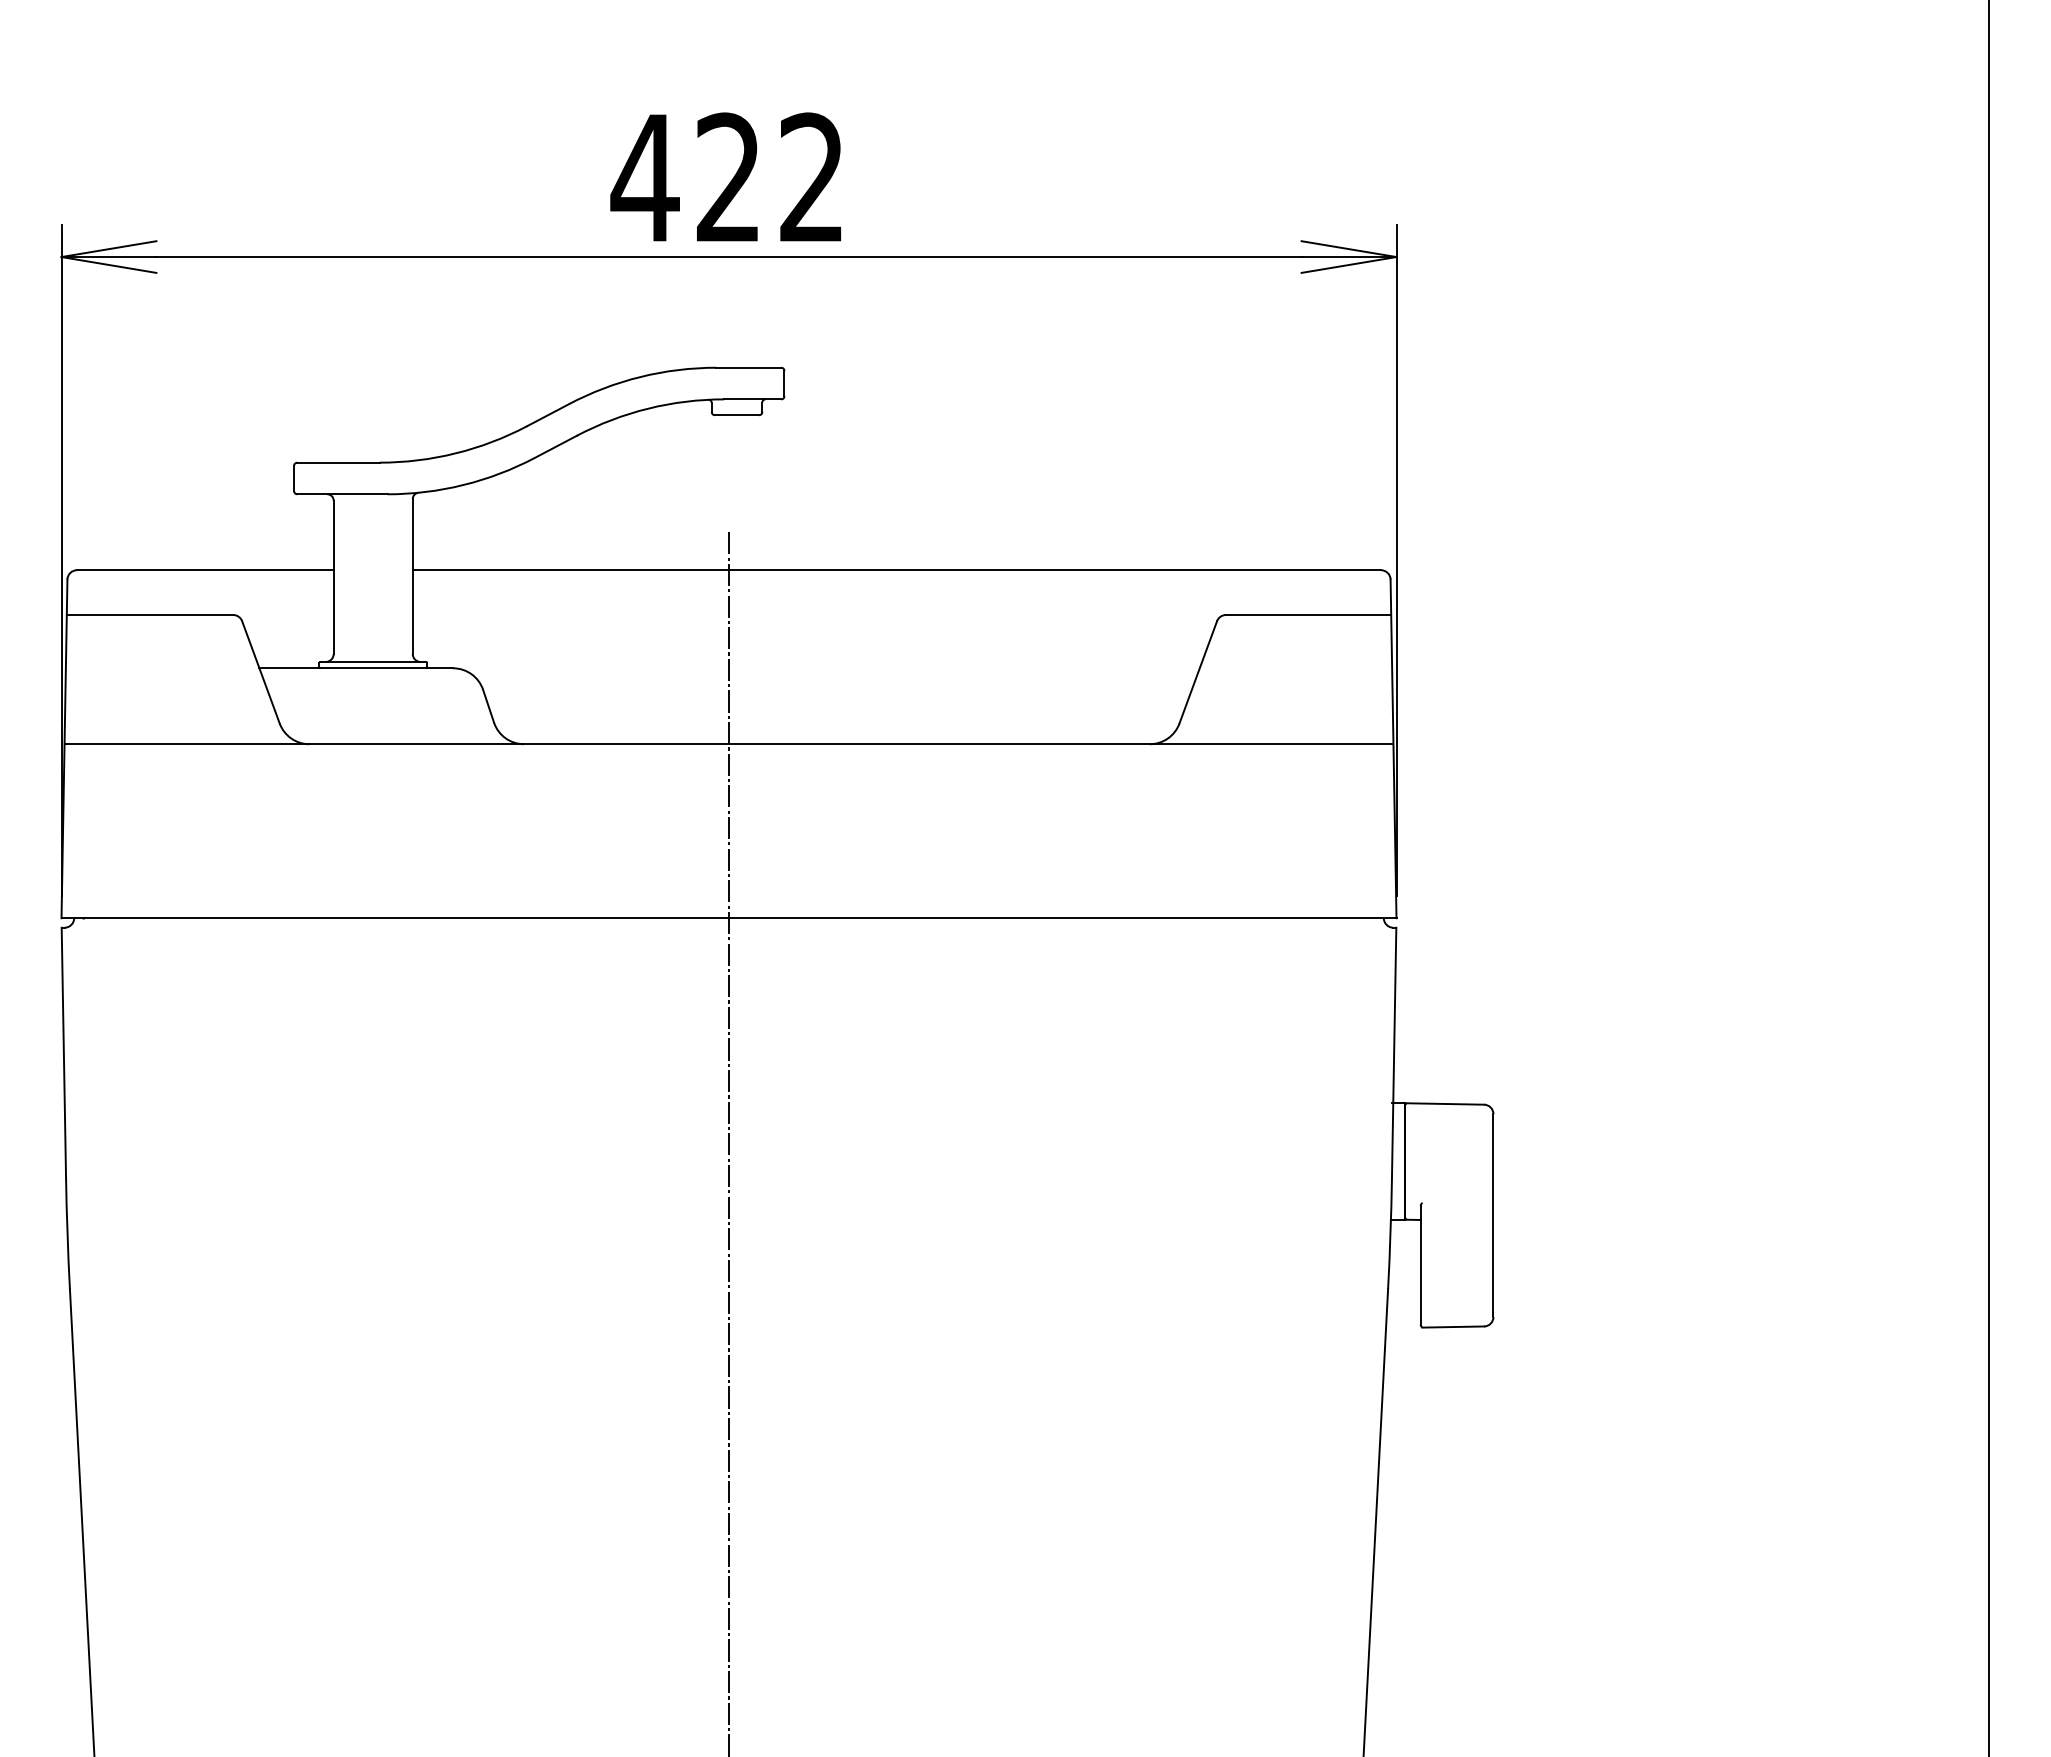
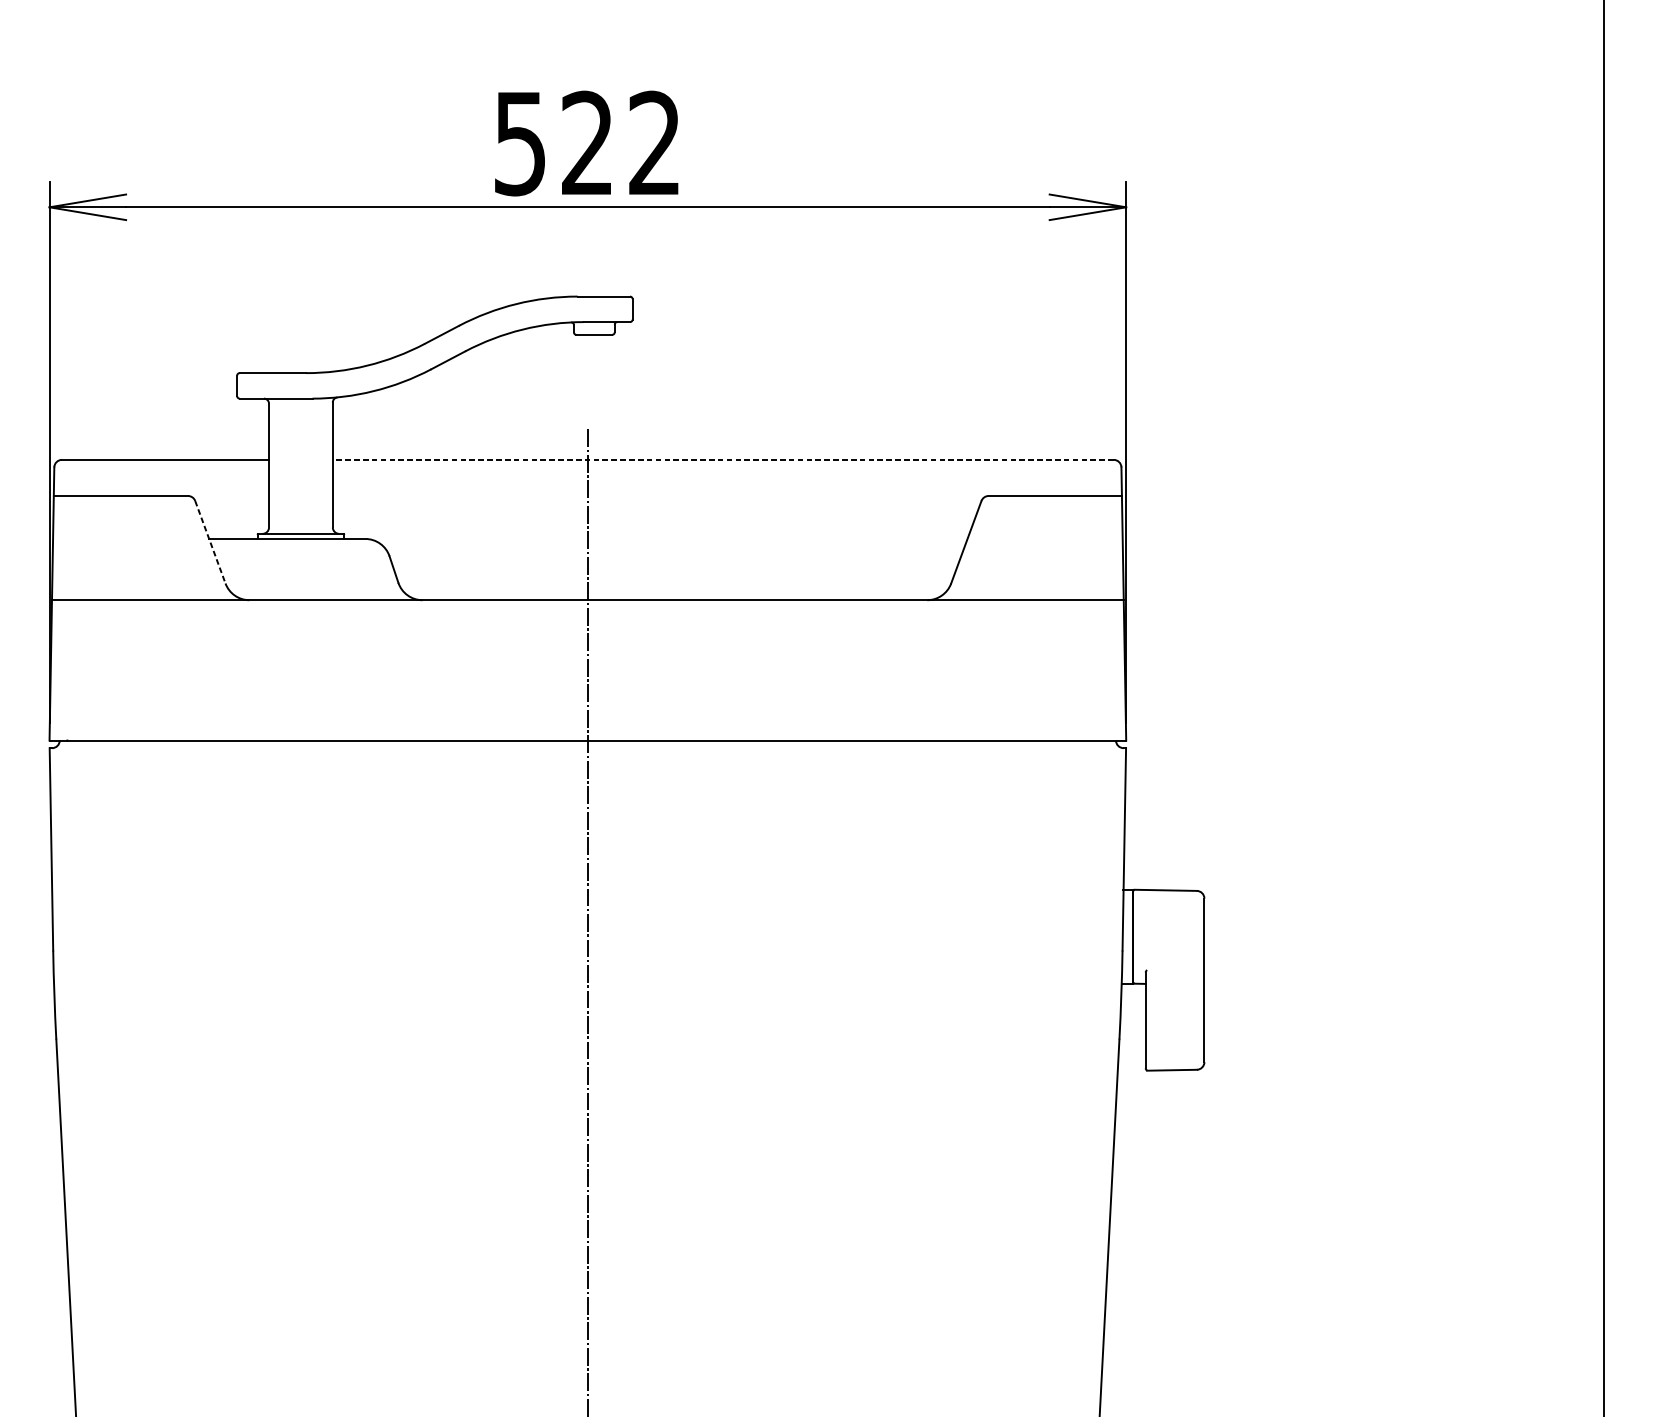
text: (644, 178) -> (519, 143), 422 -> 522
line: (896, 570) -> (722, 460), solid -> dashed
line: (261, 672) -> (210, 542), solid -> dashed

